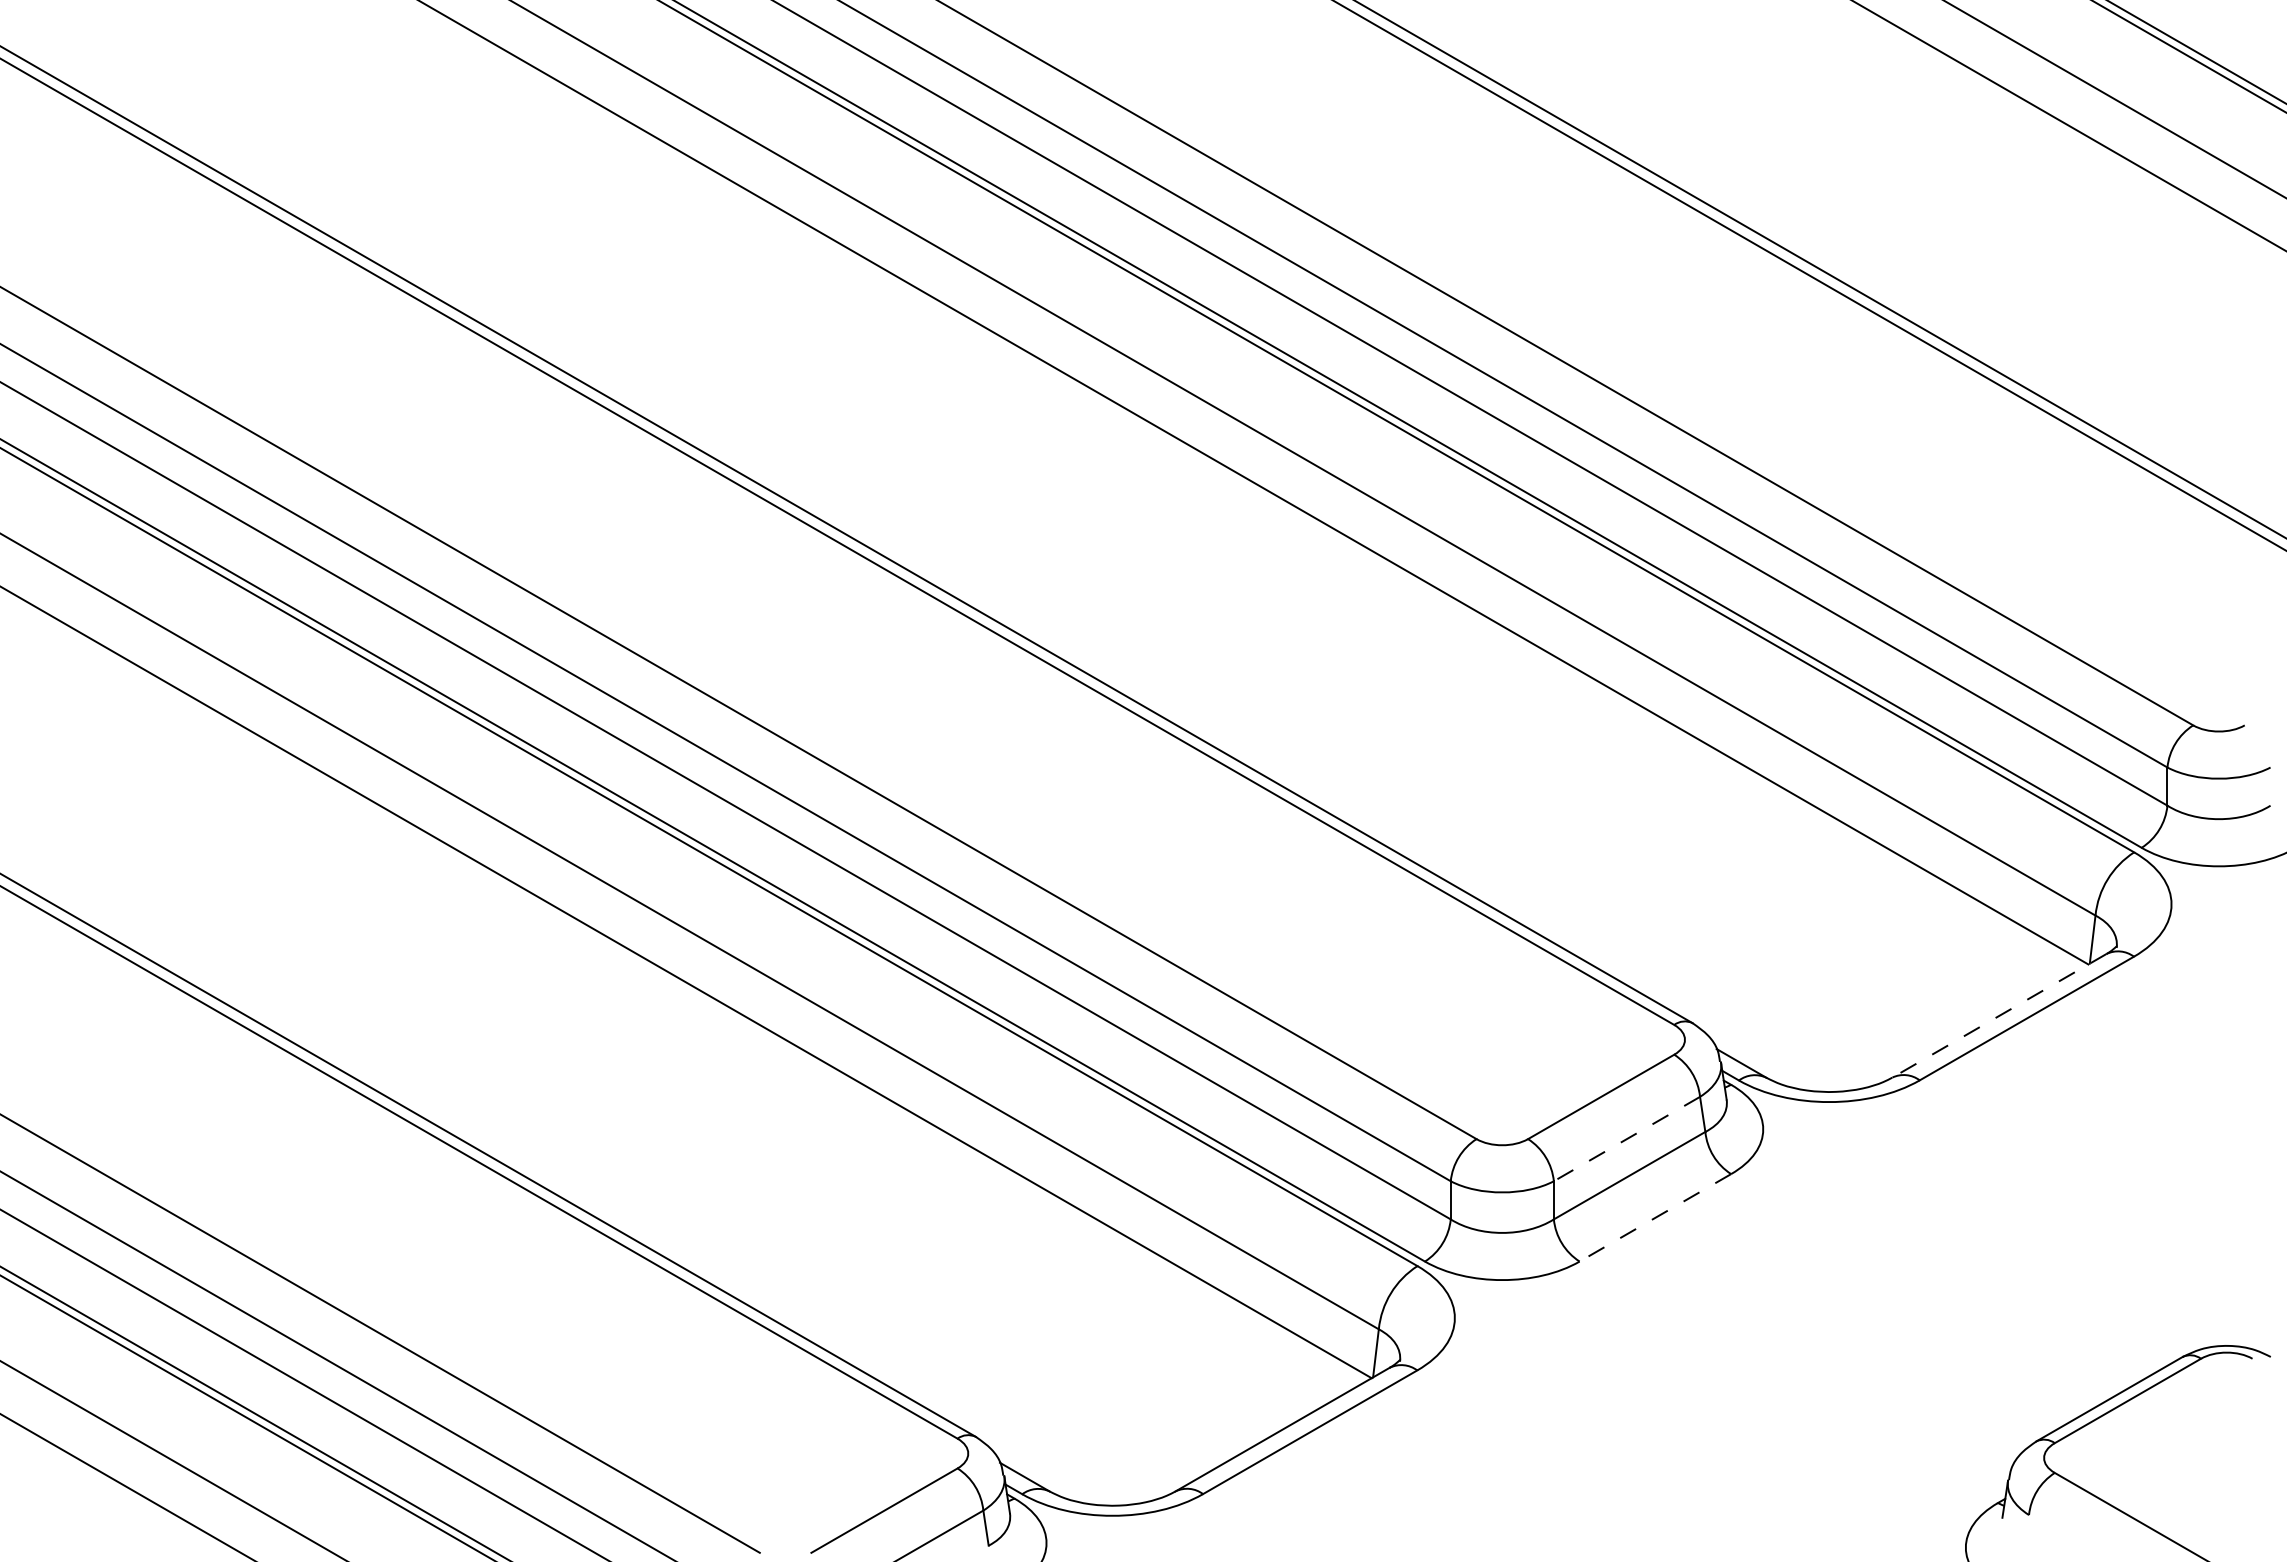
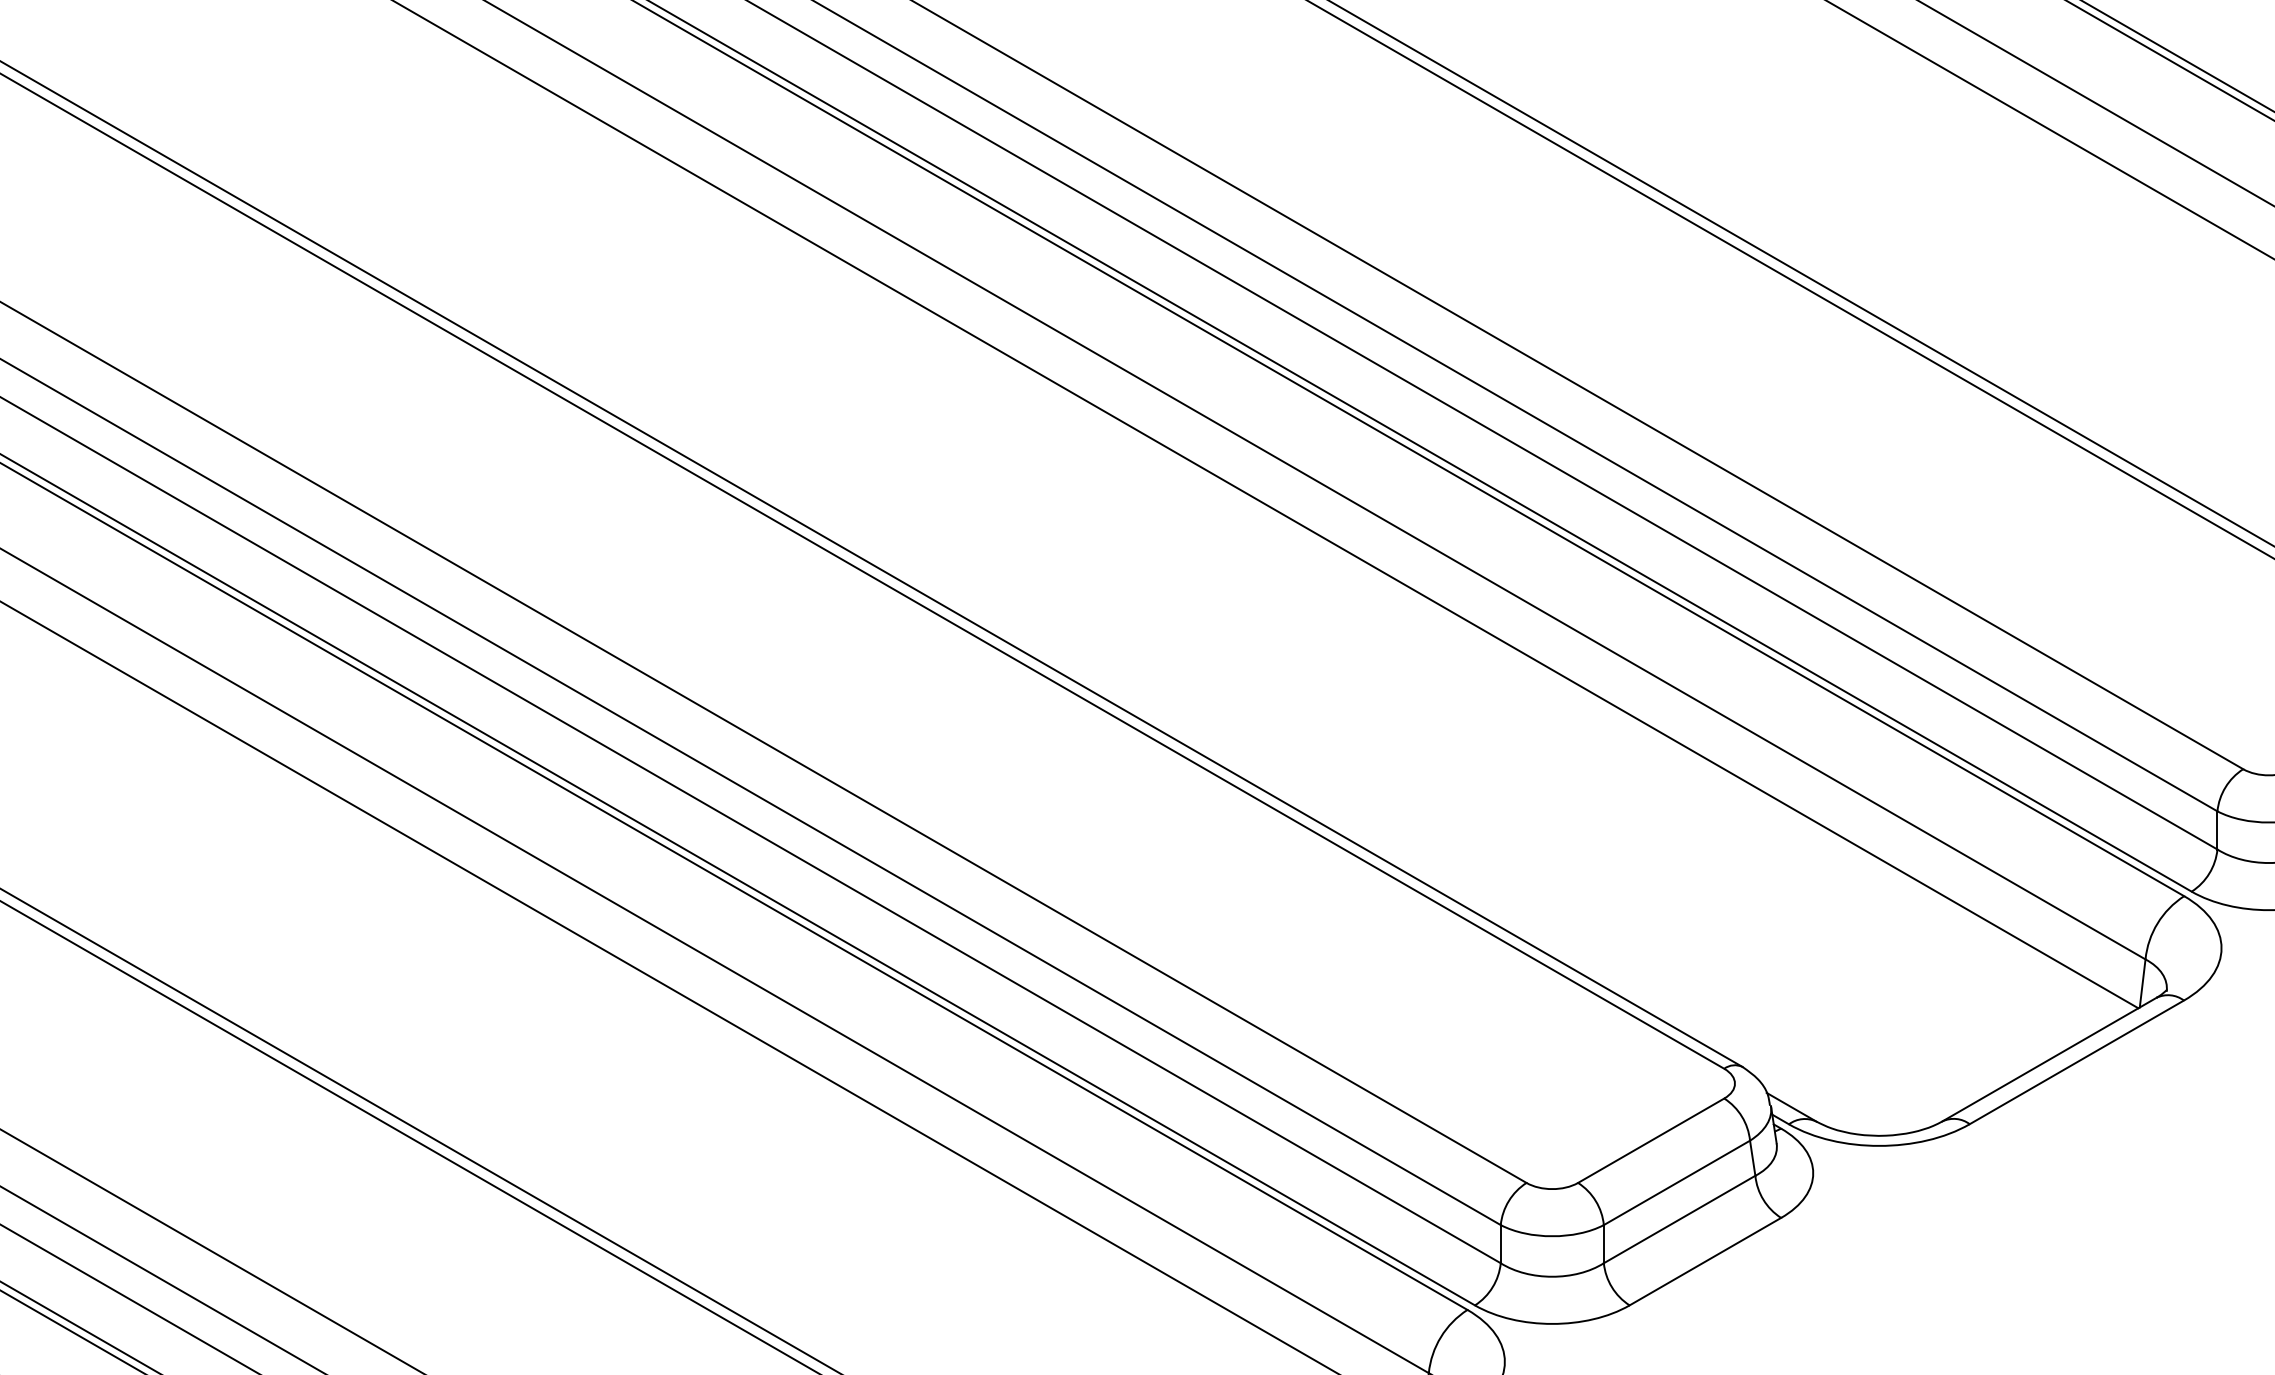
line: (1999, 1015) -> (2049, 1059), dashed -> solid
line: (1626, 1139) -> (1676, 1183), dashed -> solid
line: (1654, 1218) -> (1704, 1262), dashed -> solid

